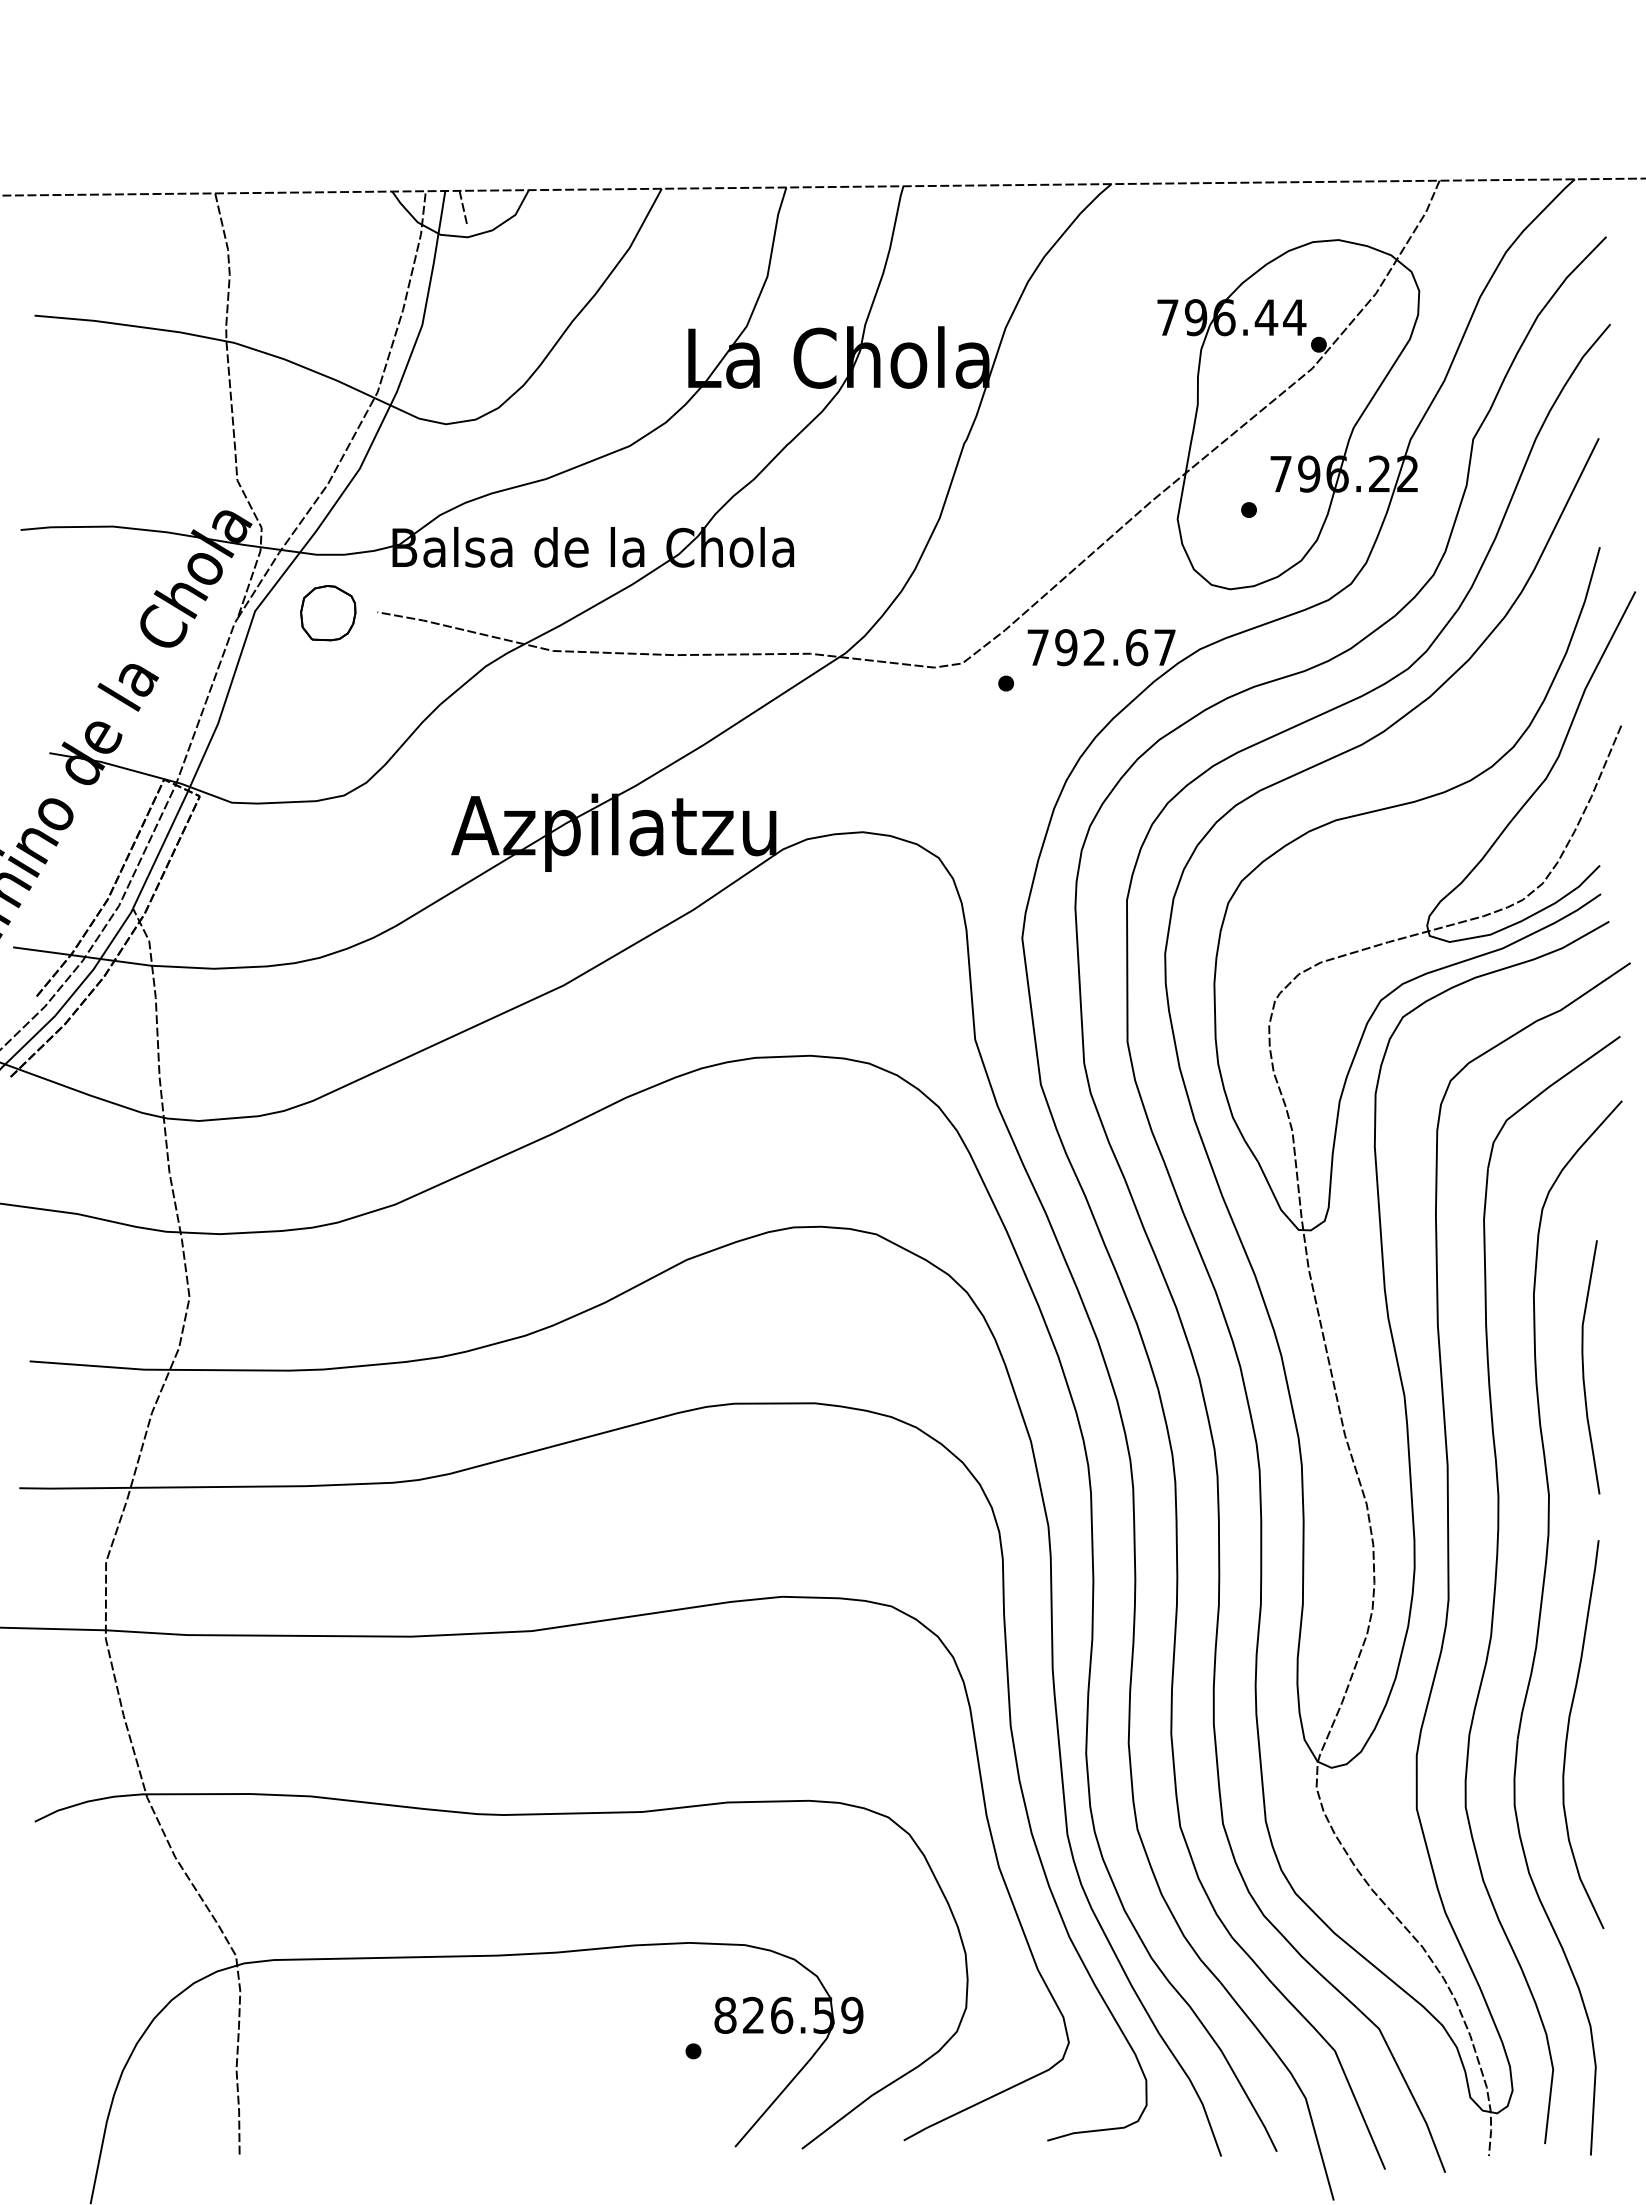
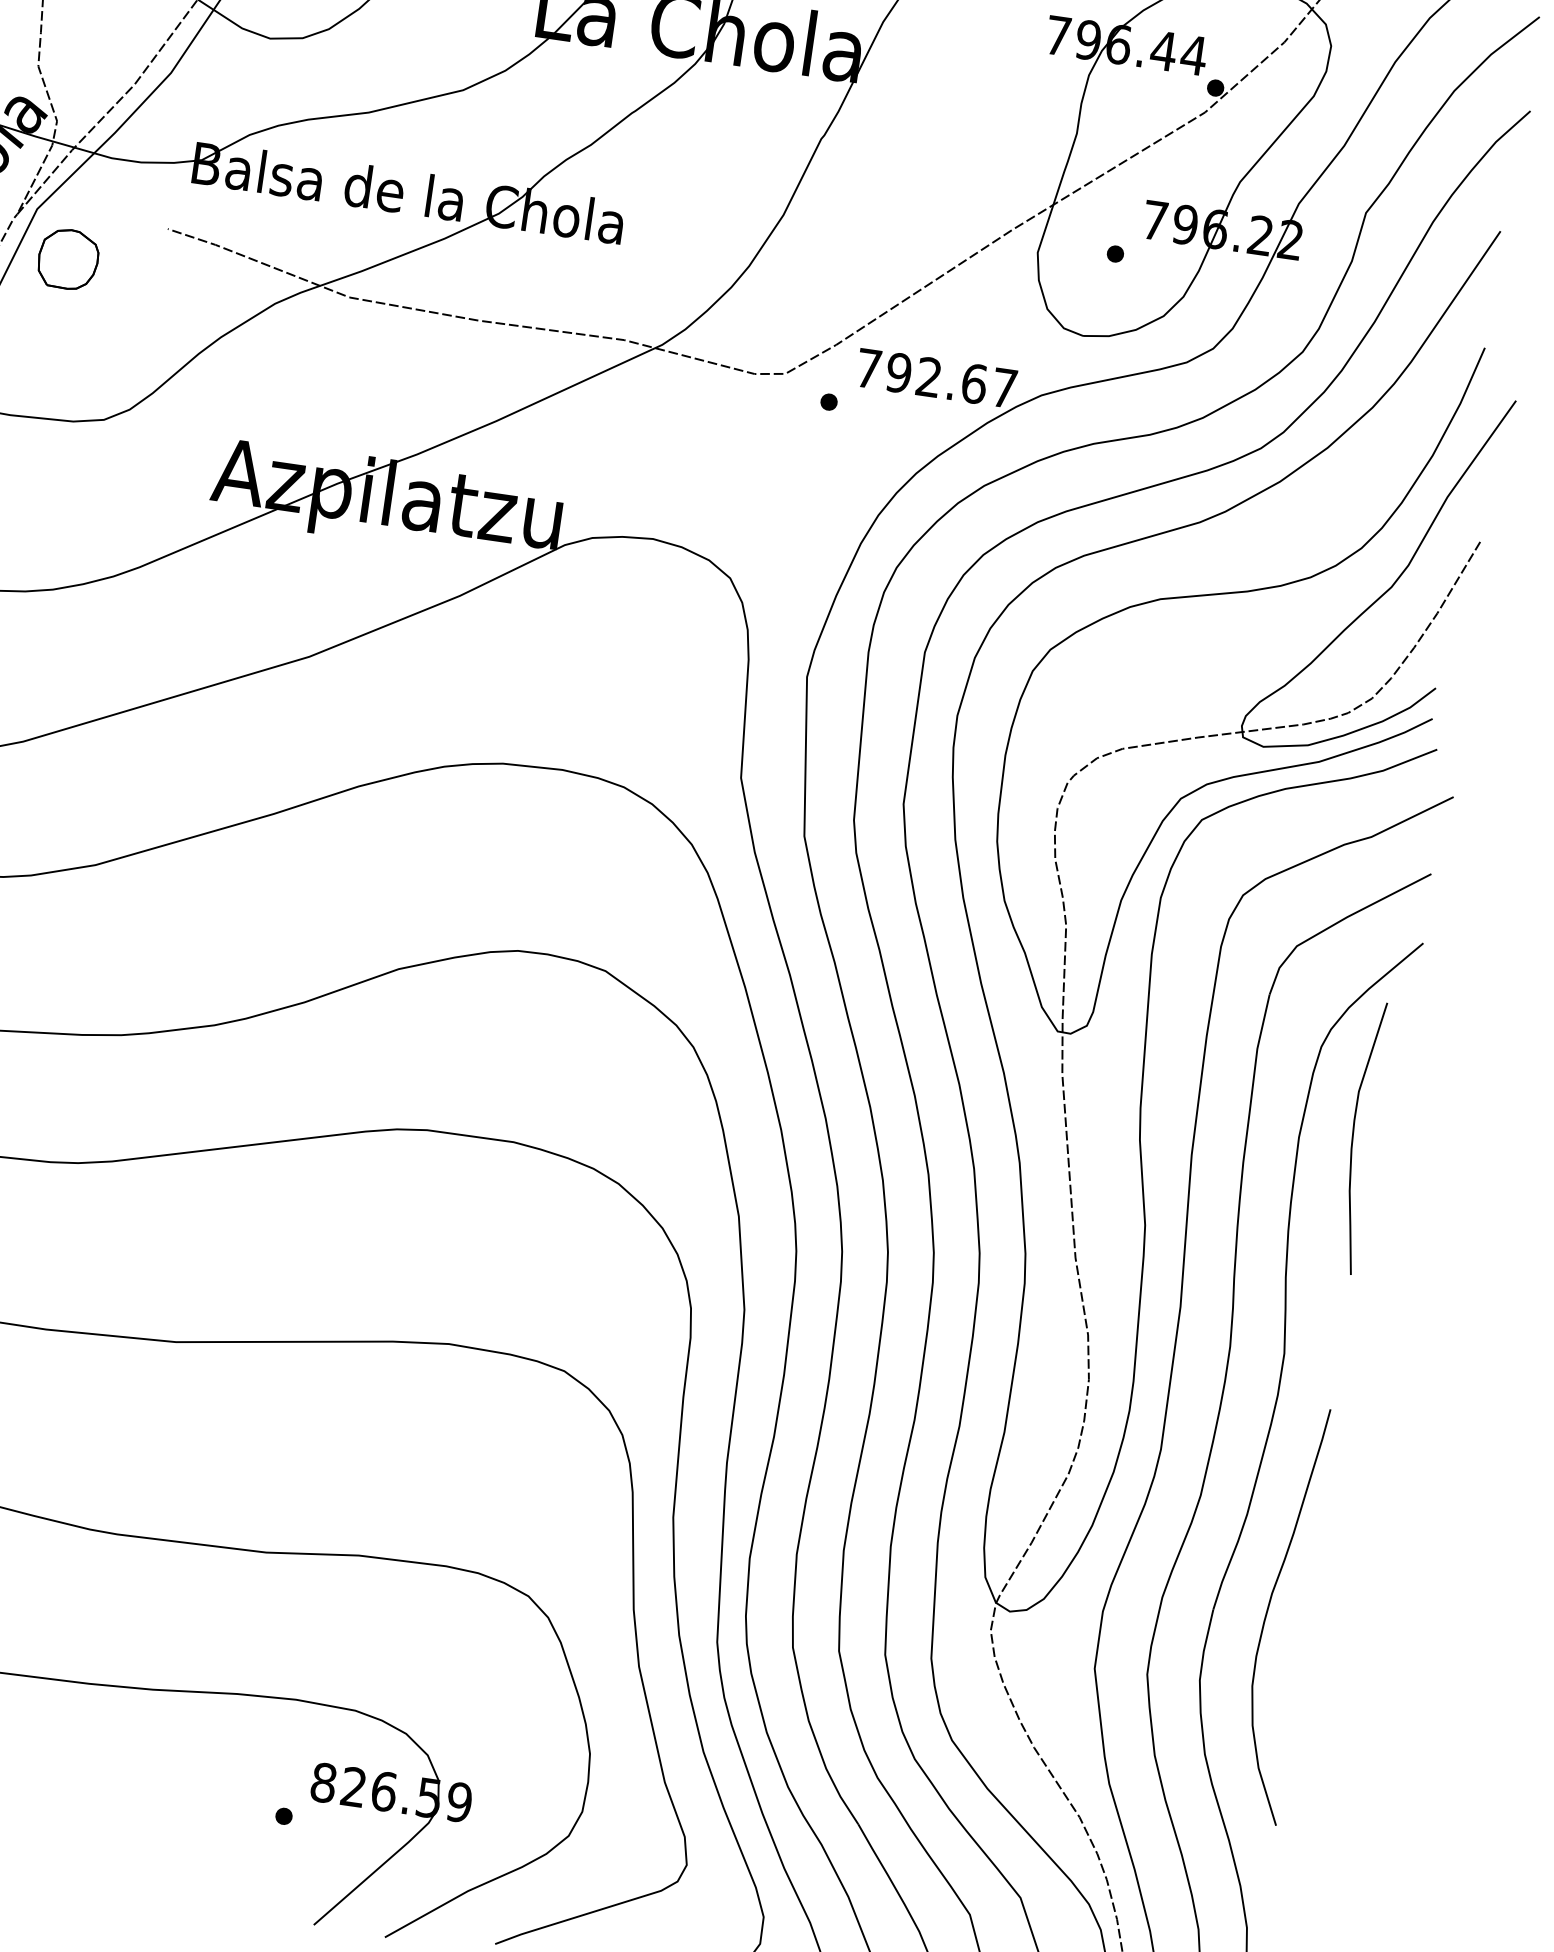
part: (328, 613) -> (68, 259), moved
curve: (1583, 1367) -> (1353, 1136), moved

